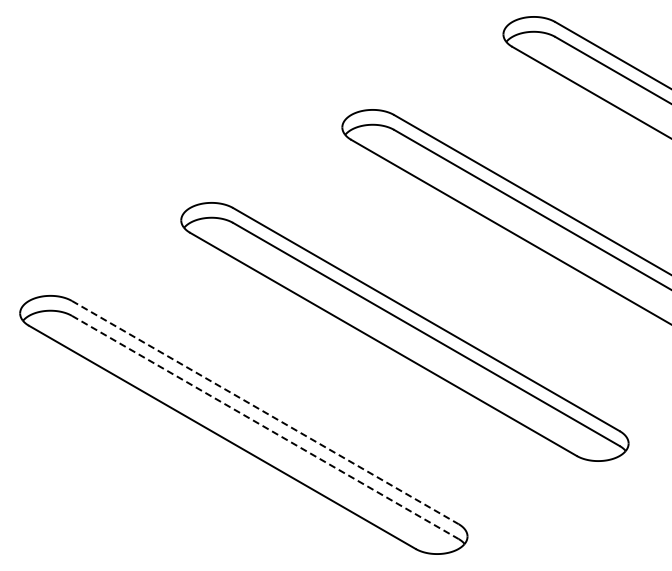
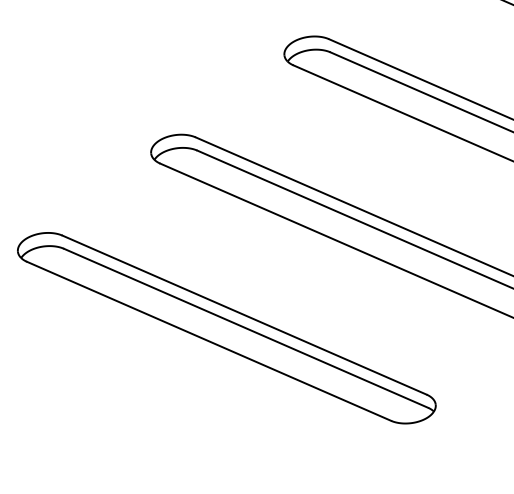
line: (265, 412) -> (244, 315), dashed -> solid
line: (265, 427) -> (246, 328), dashed -> solid

